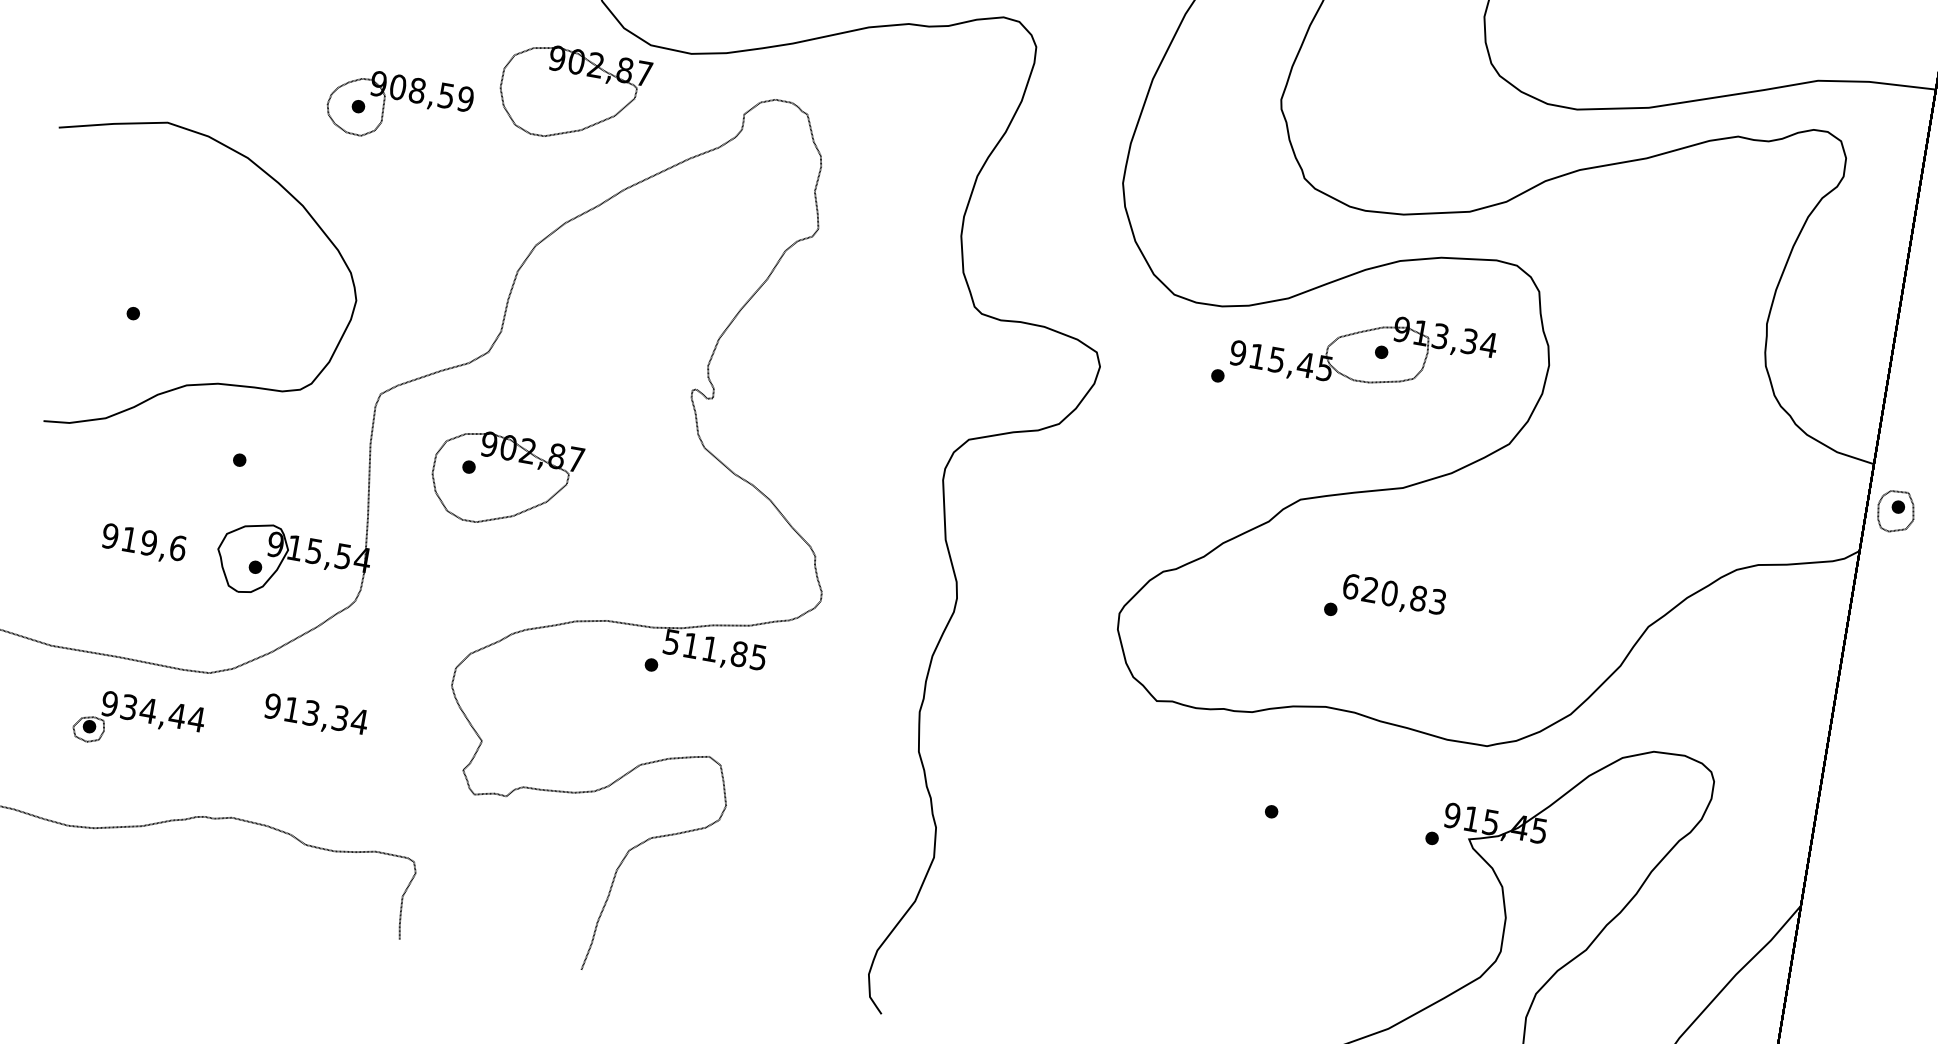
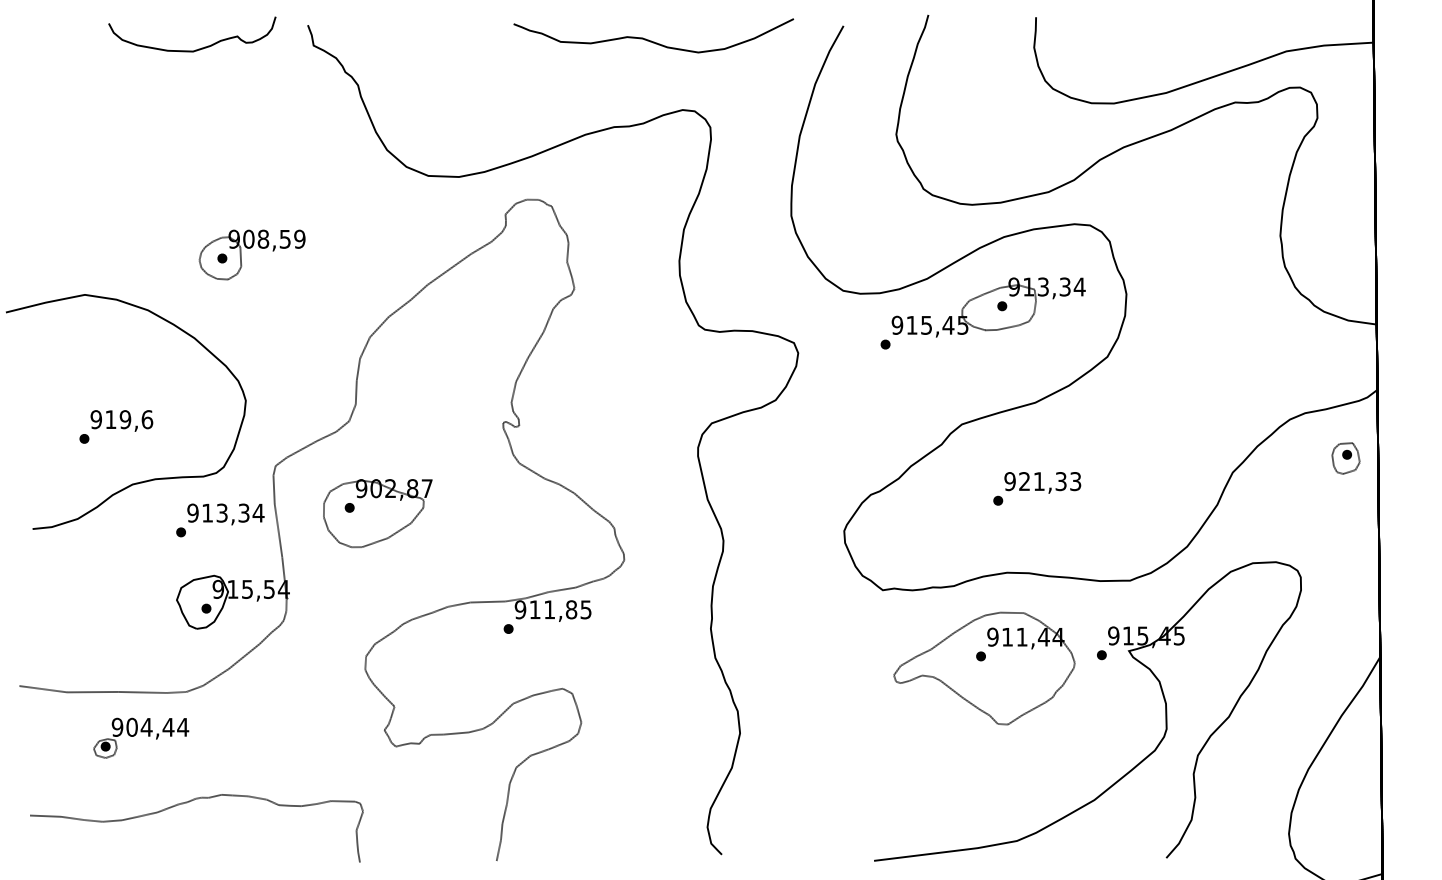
part: (572, 95) -> (377, 222), removed
part: (1895, 511) -> (1345, 458), moved
text: (143, 543) -> (121, 420), moved
text: (1384, 592) -> (1035, 481), 620,83 -> 921,33
text: (671, 641) -> (520, 609), 511,85 -> 911,85
text: (128, 706) -> (131, 726), 934,44 -> 904,44
text: (315, 715) -> (225, 514), moved
part: (1273, 828) -> (984, 668), added

